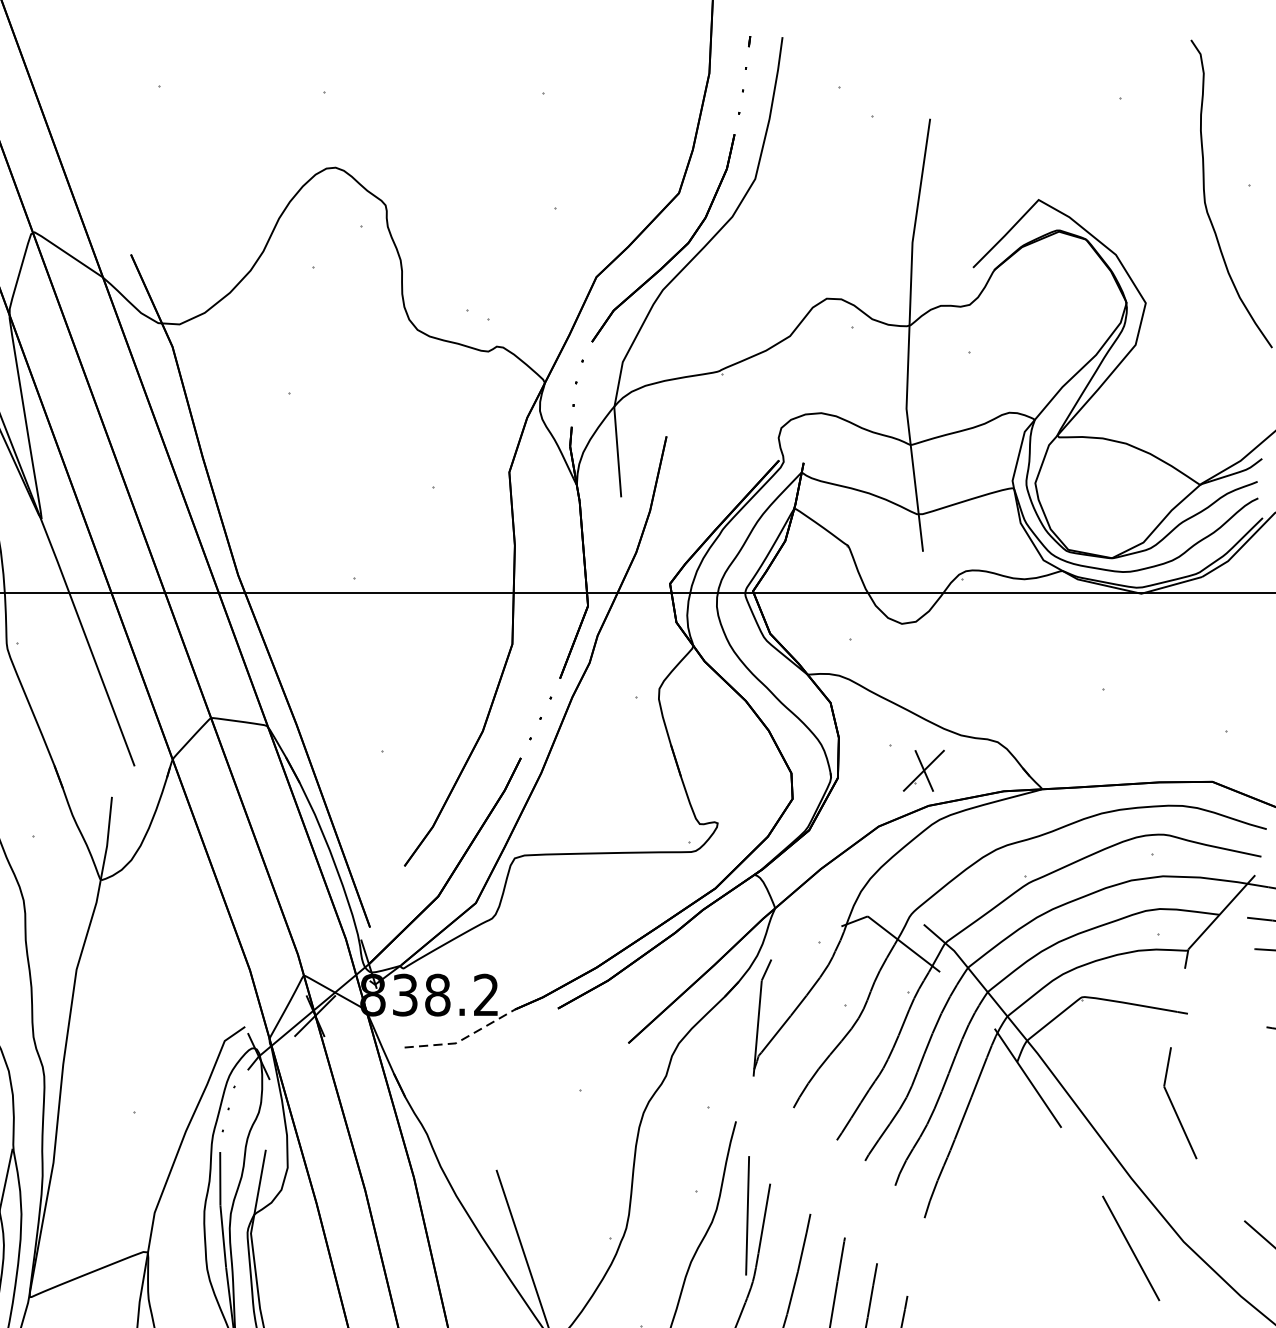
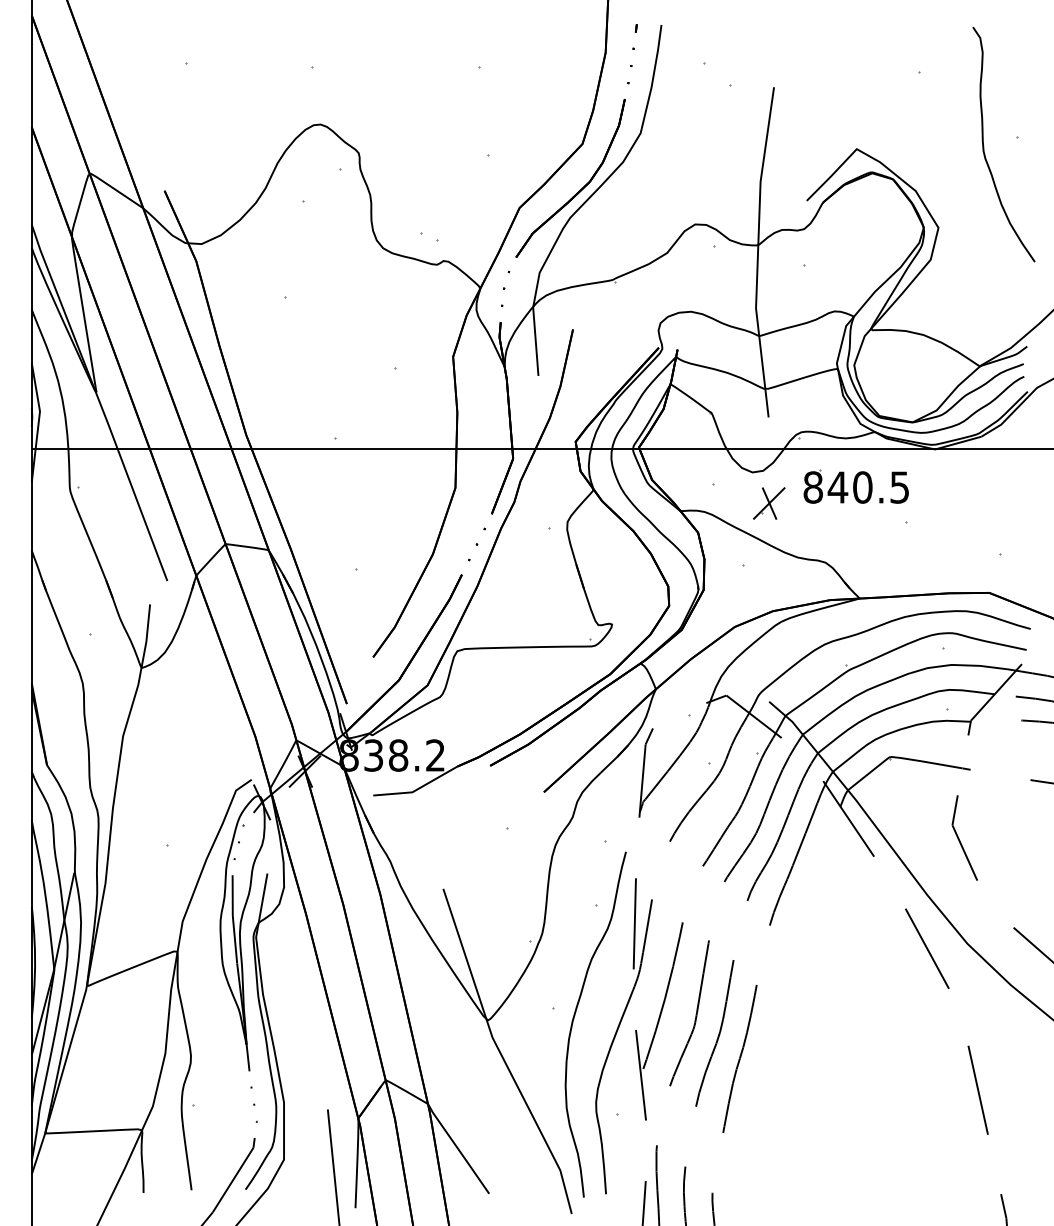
part: (1036, 642) -> (855, 486), added
part: (924, 770) -> (769, 503), moved
line: (462, 1039) -> (417, 789), dashed -> solid

